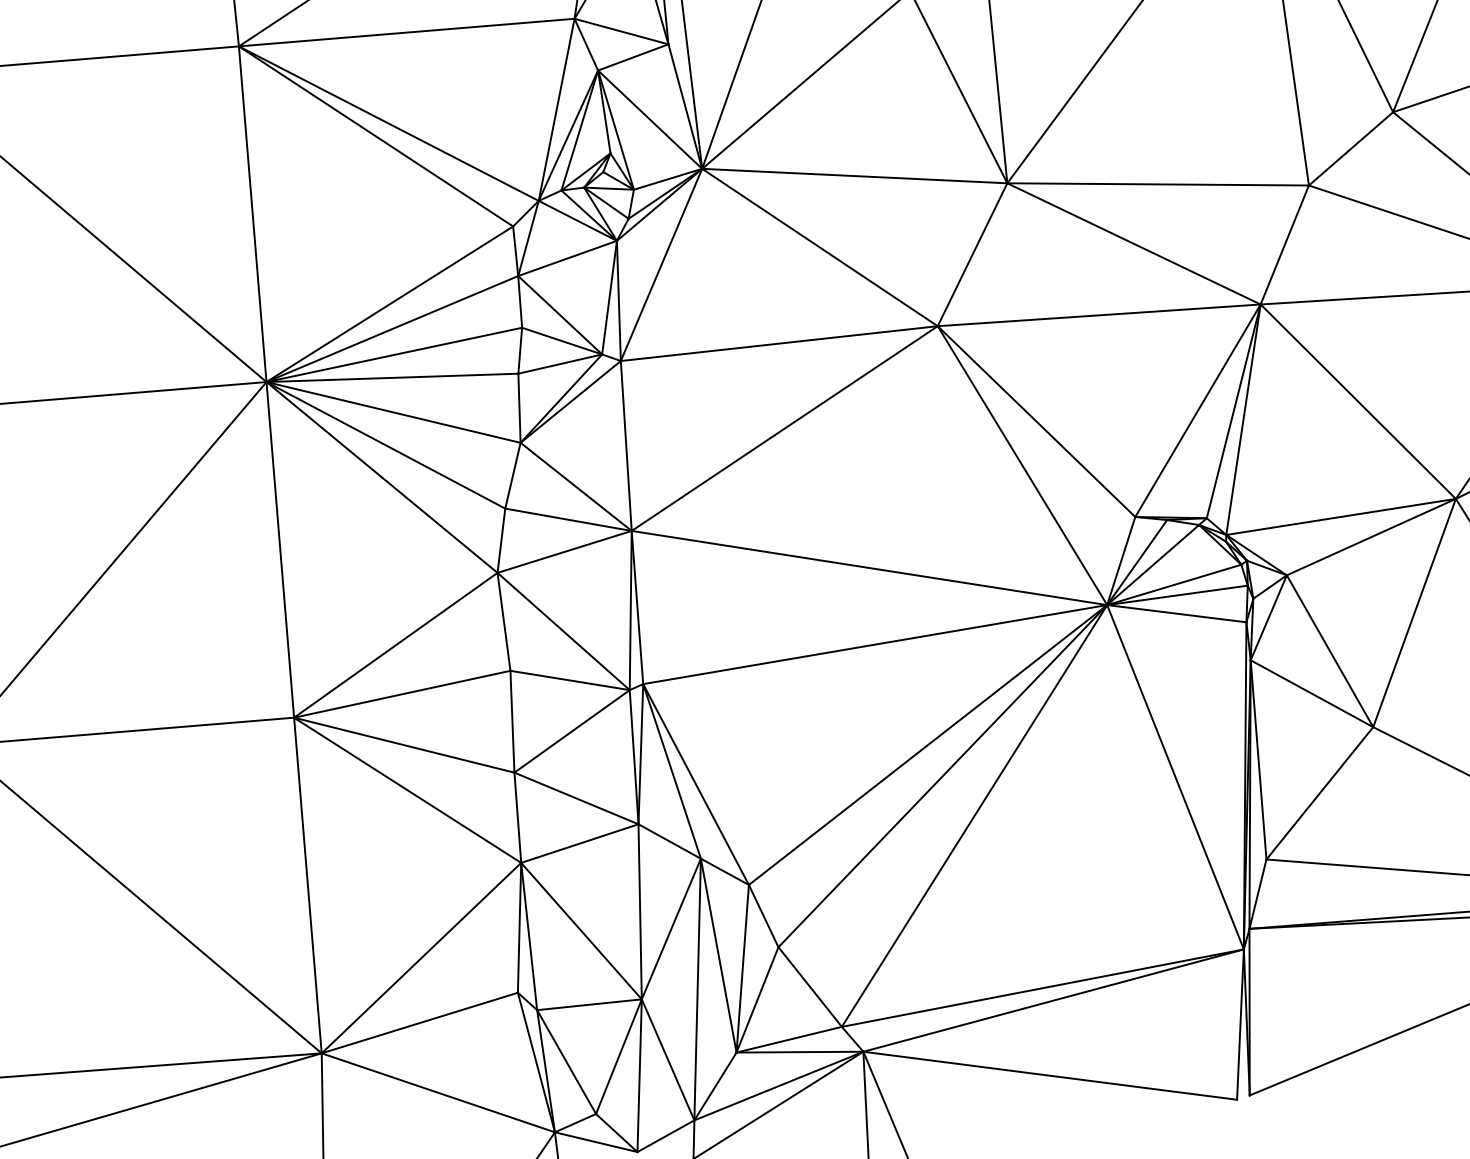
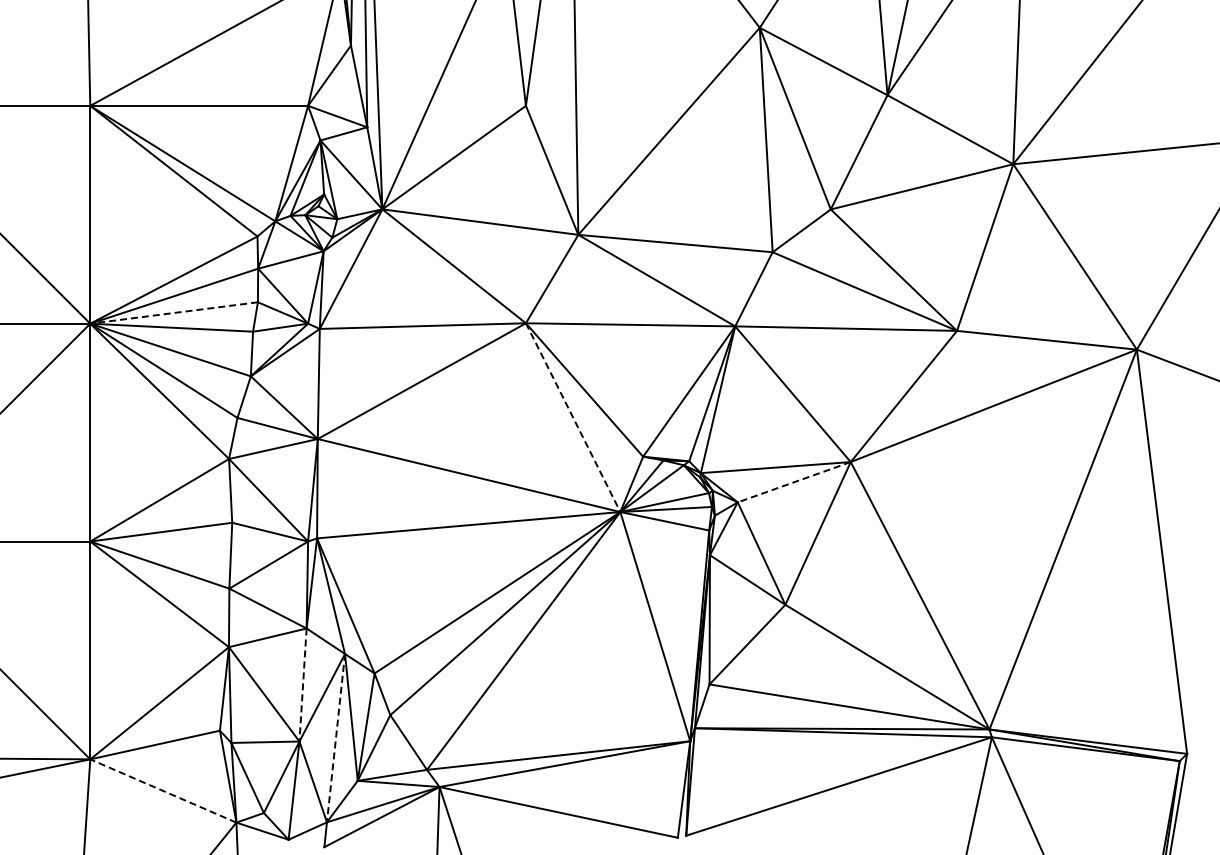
line: (394, 355) -> (174, 313), solid -> dashed
line: (1022, 465) -> (573, 417), solid -> dashed
line: (1371, 537) -> (794, 482), solid -> dashed
line: (640, 912) -> (303, 685), solid -> dashed
line: (698, 990) -> (336, 738), solid -> dashed
line: (438, 1093) -> (163, 791), solid -> dashed

